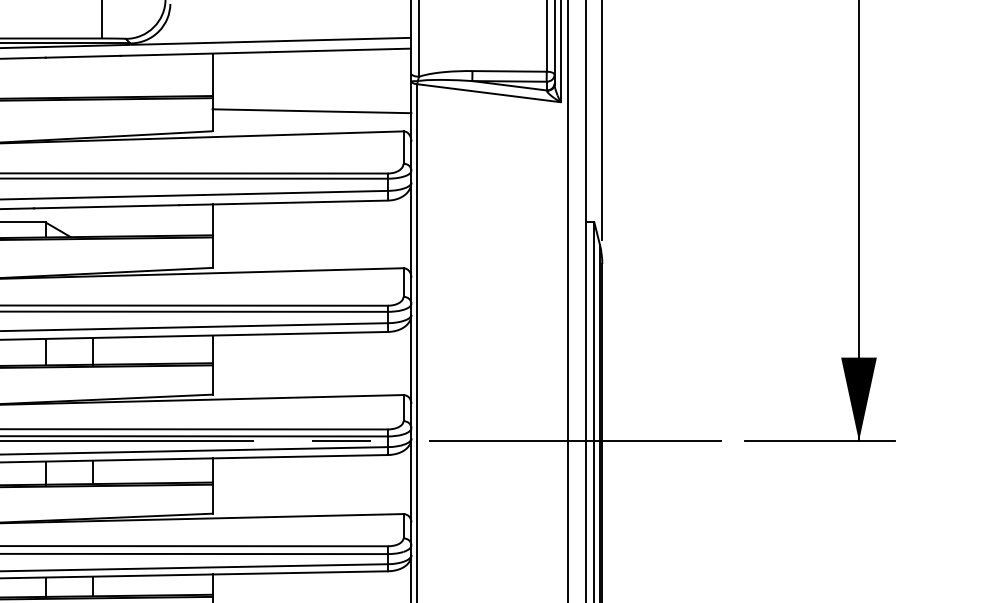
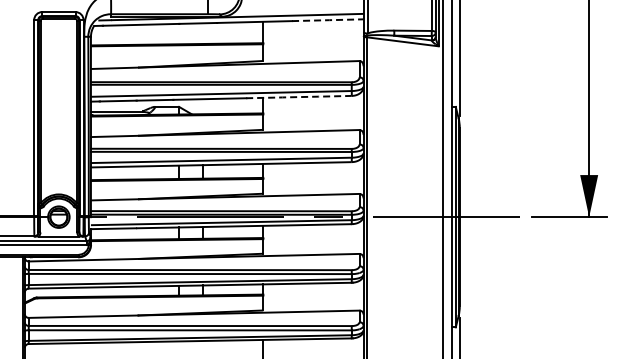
line: (341, 50) -> (328, 20), solid -> dashed
line: (312, 110) -> (313, 50), removed
line: (282, 203) -> (298, 97), solid -> dashed

